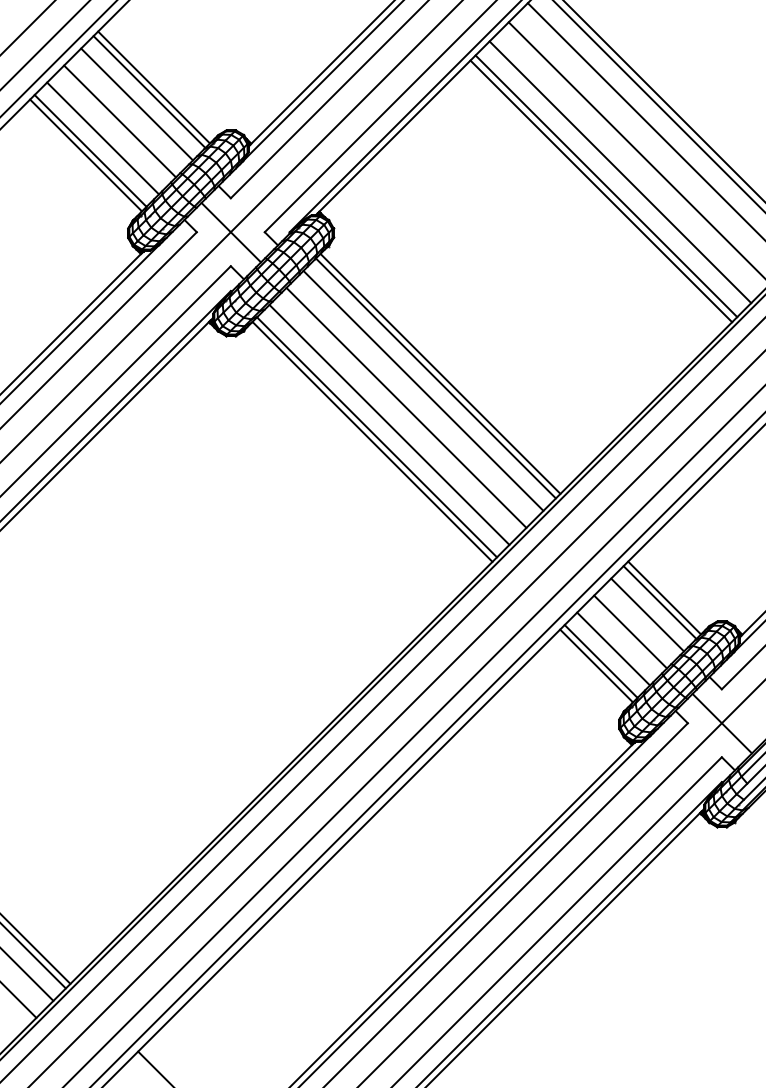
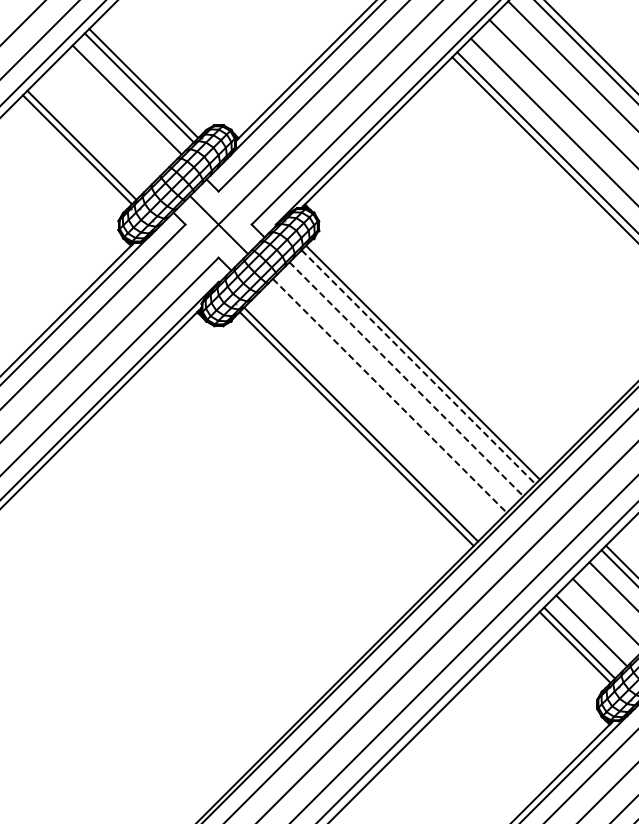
line: (120, 121) -> (111, 116), removed
line: (103, 138) -> (94, 133), removed
line: (435, 378) -> (418, 367), solid -> dashed
line: (423, 390) -> (406, 378), solid -> dashed
line: (406, 407) -> (389, 395), solid -> dashed
line: (389, 424) -> (373, 412), removed

